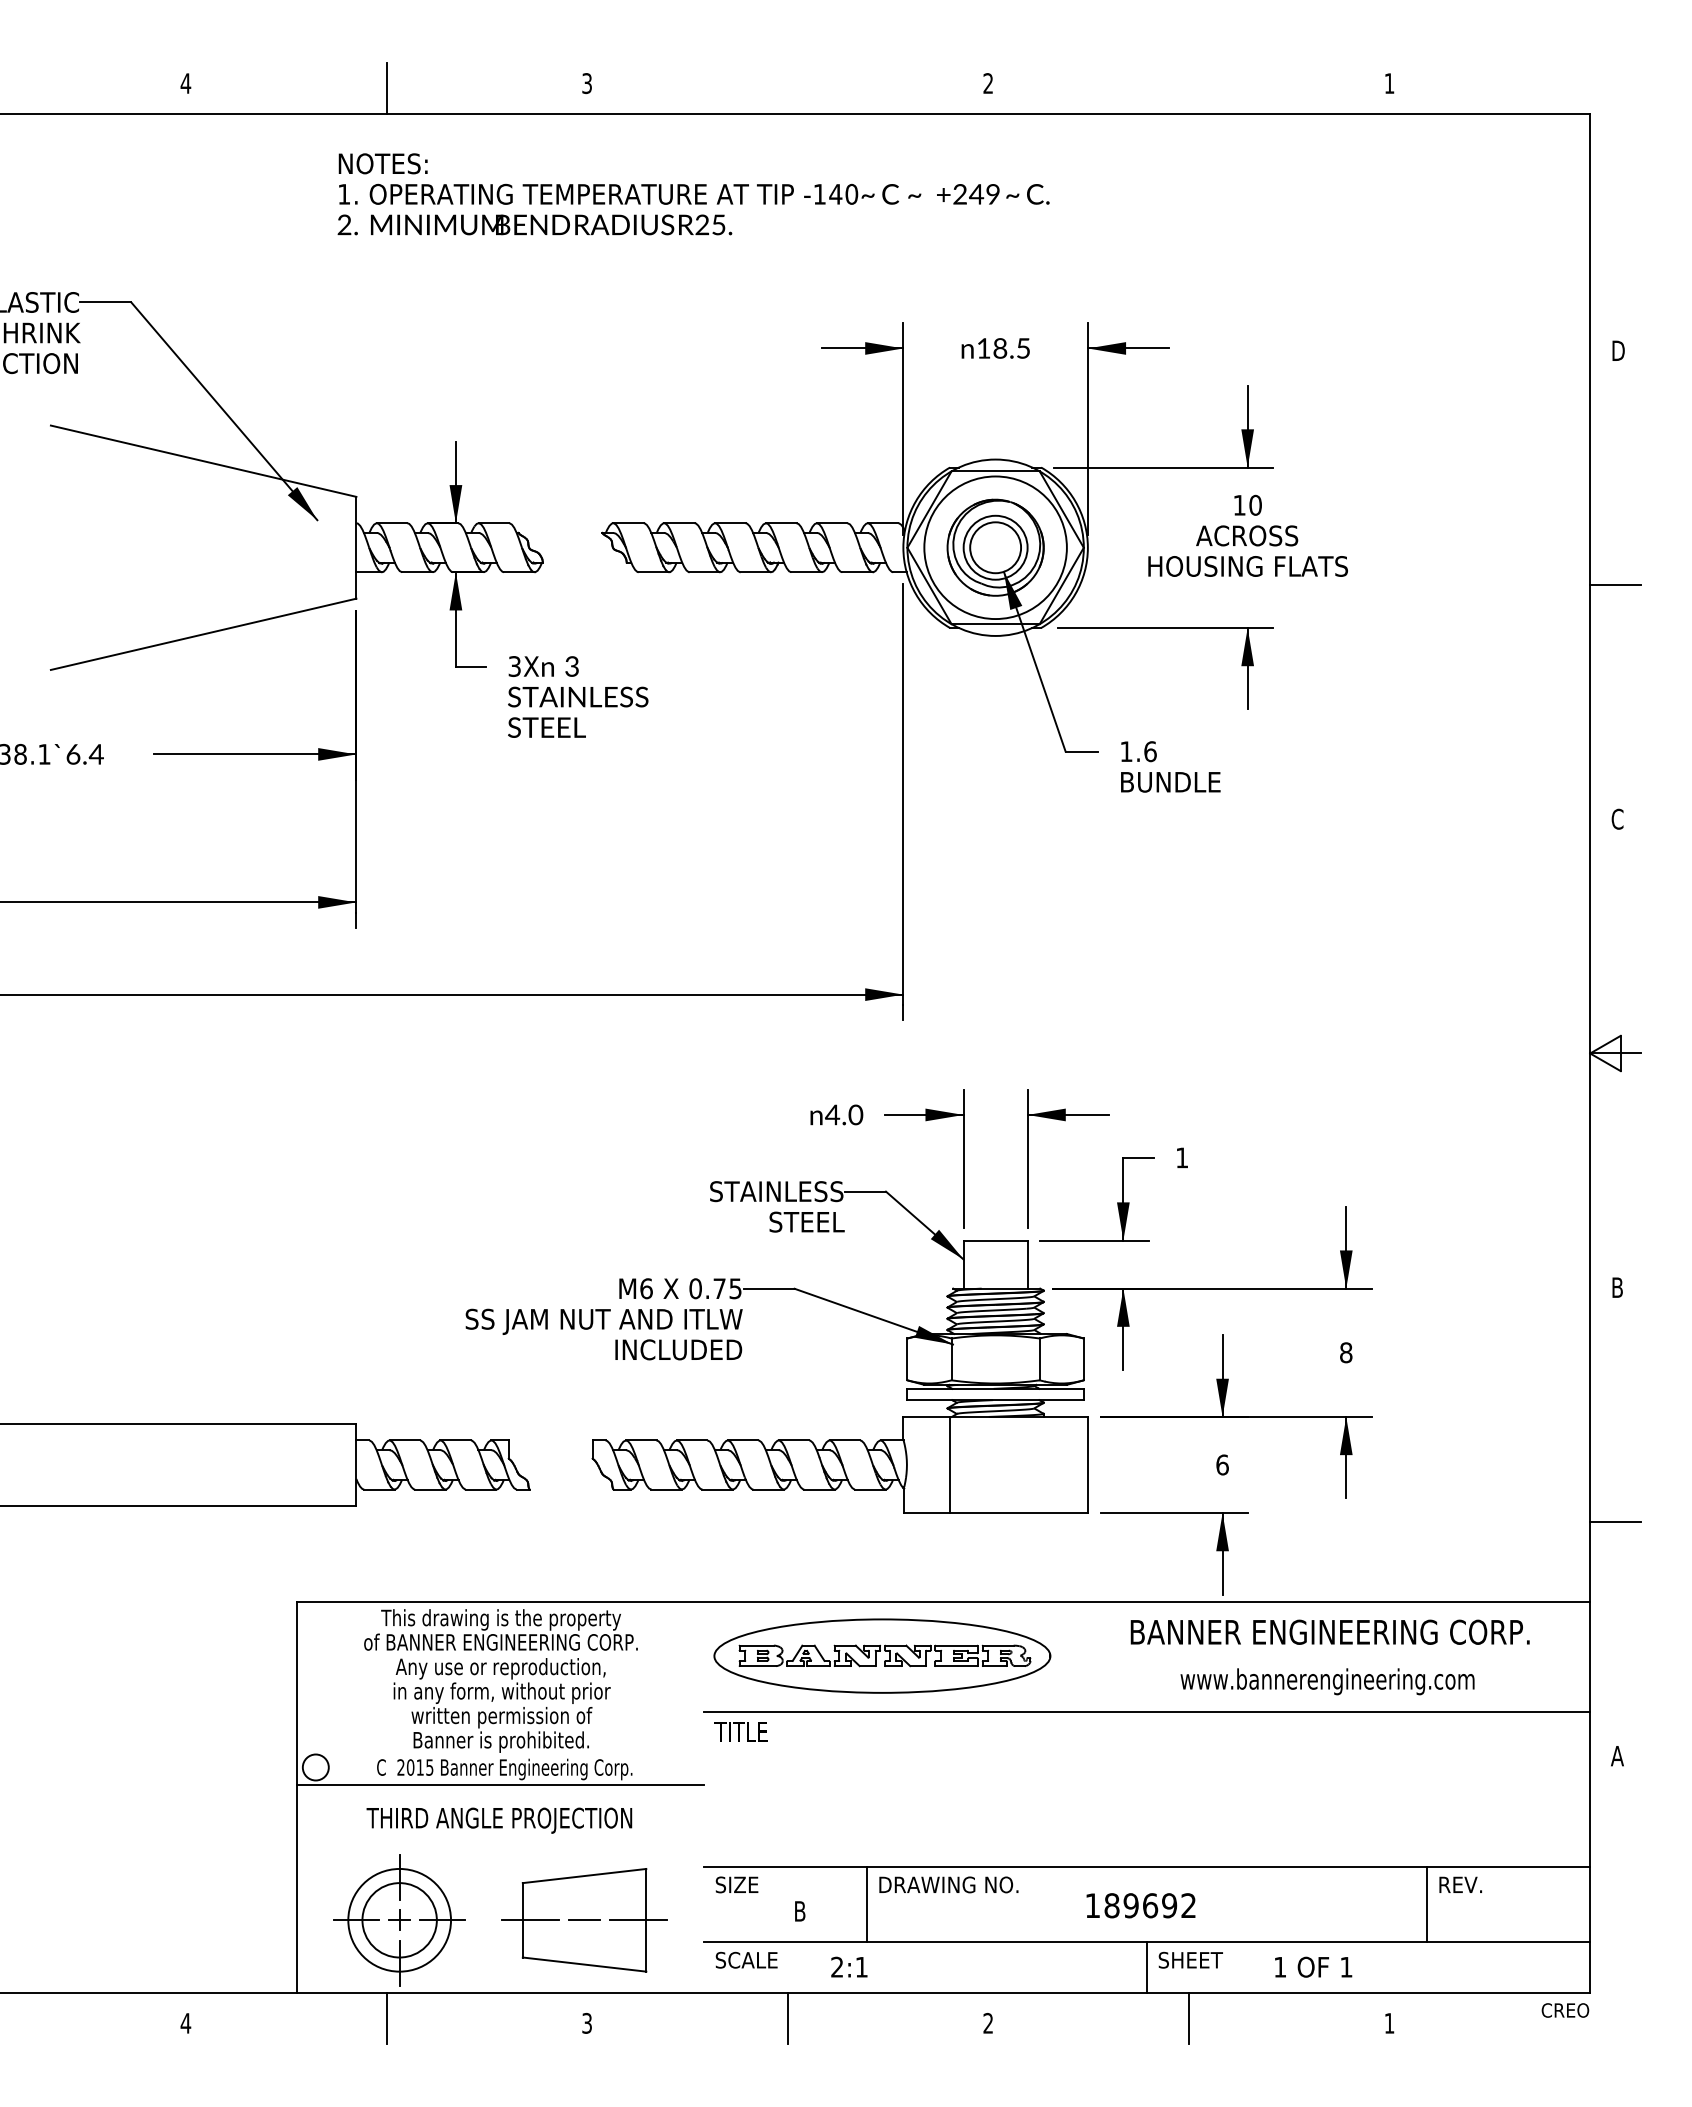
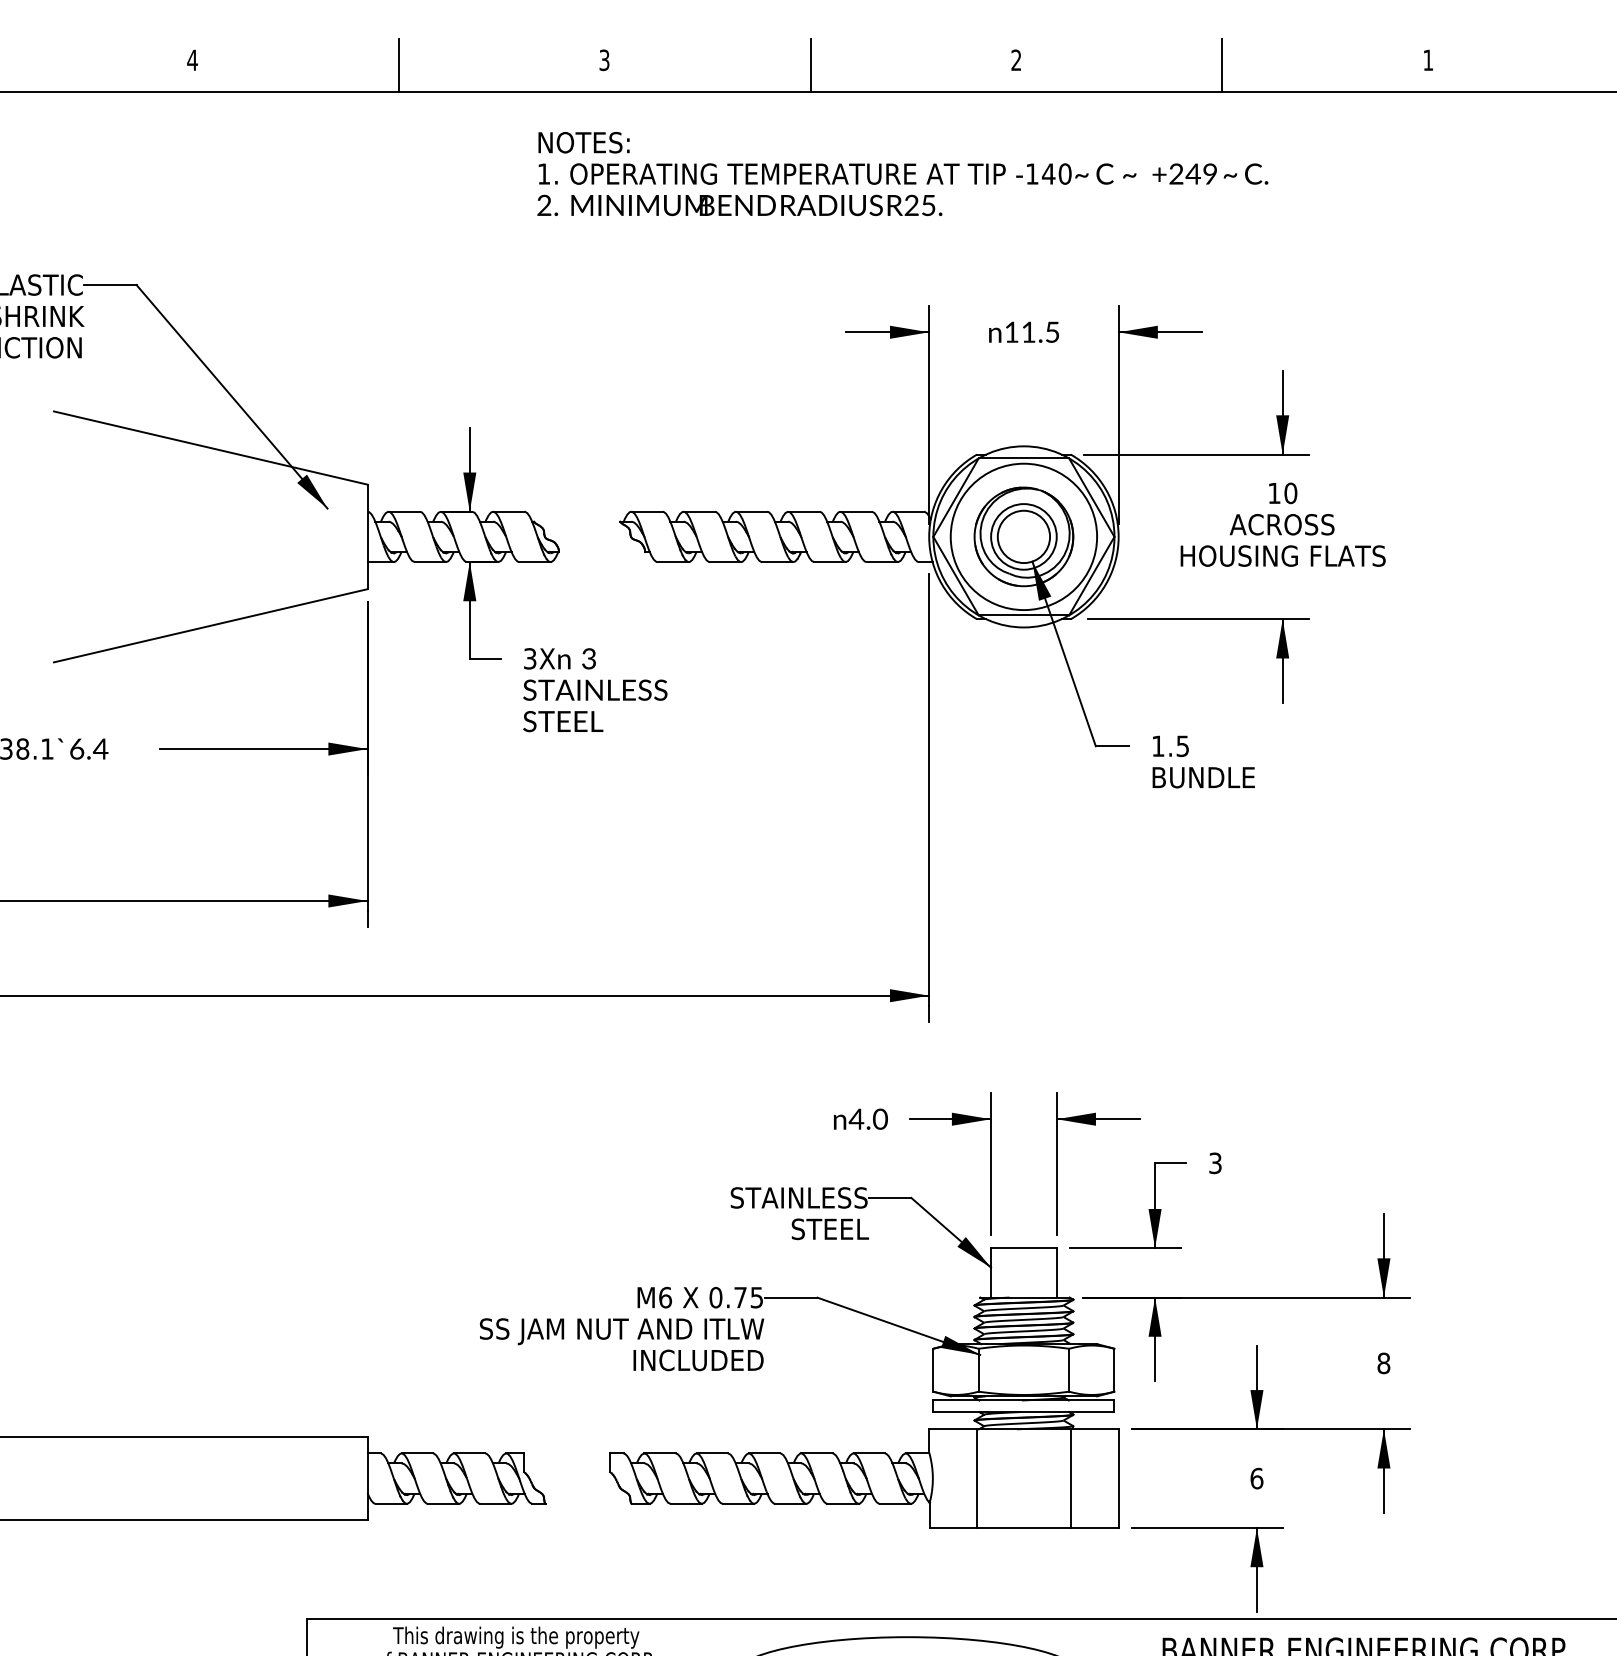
line: (787, 88) -> (810, 65), added
line: (1188, 88) -> (1221, 65), added
text: (693, 194) -> (902, 174), moved
text: (1000, 348) -> (1028, 332), 18.5 -> 11.5
text: (1150, 751) -> (1182, 746), 1.6 -> 1.5
text: (1182, 1157) -> (1215, 1162), 1 -> 3
line: (1041, 1464) -> (1071, 1478), added

